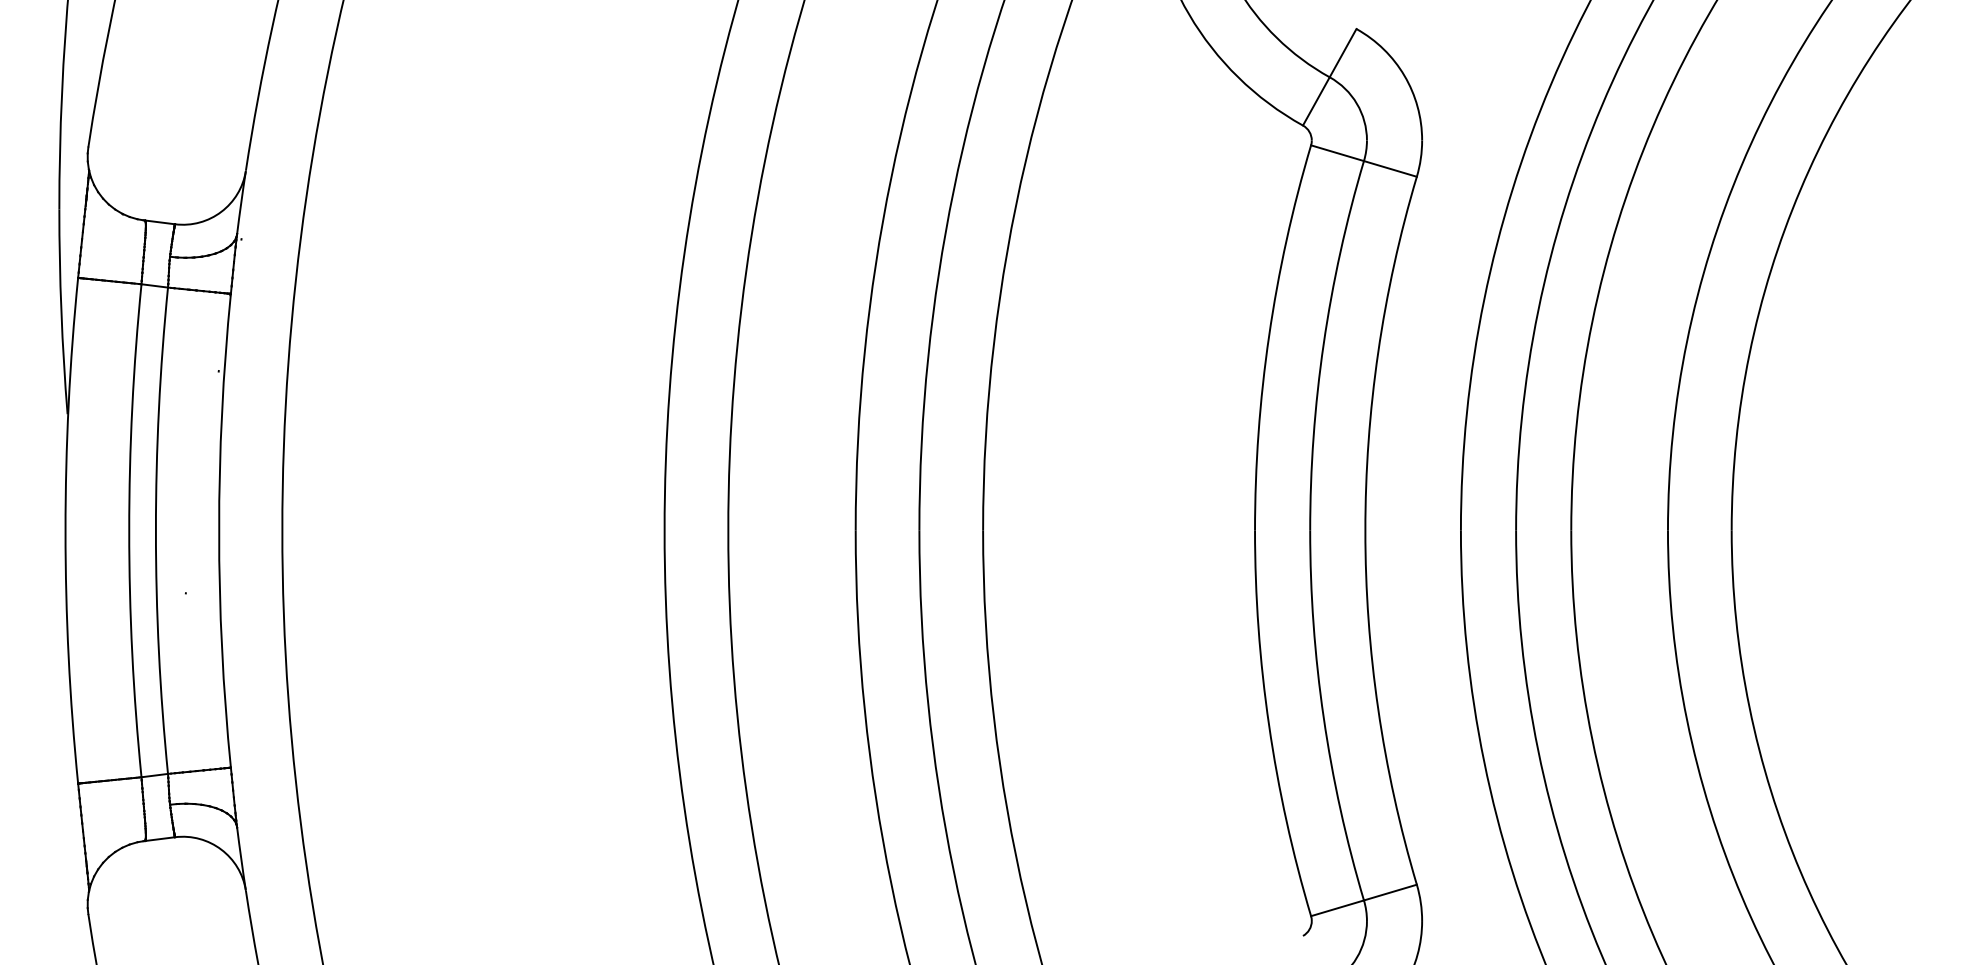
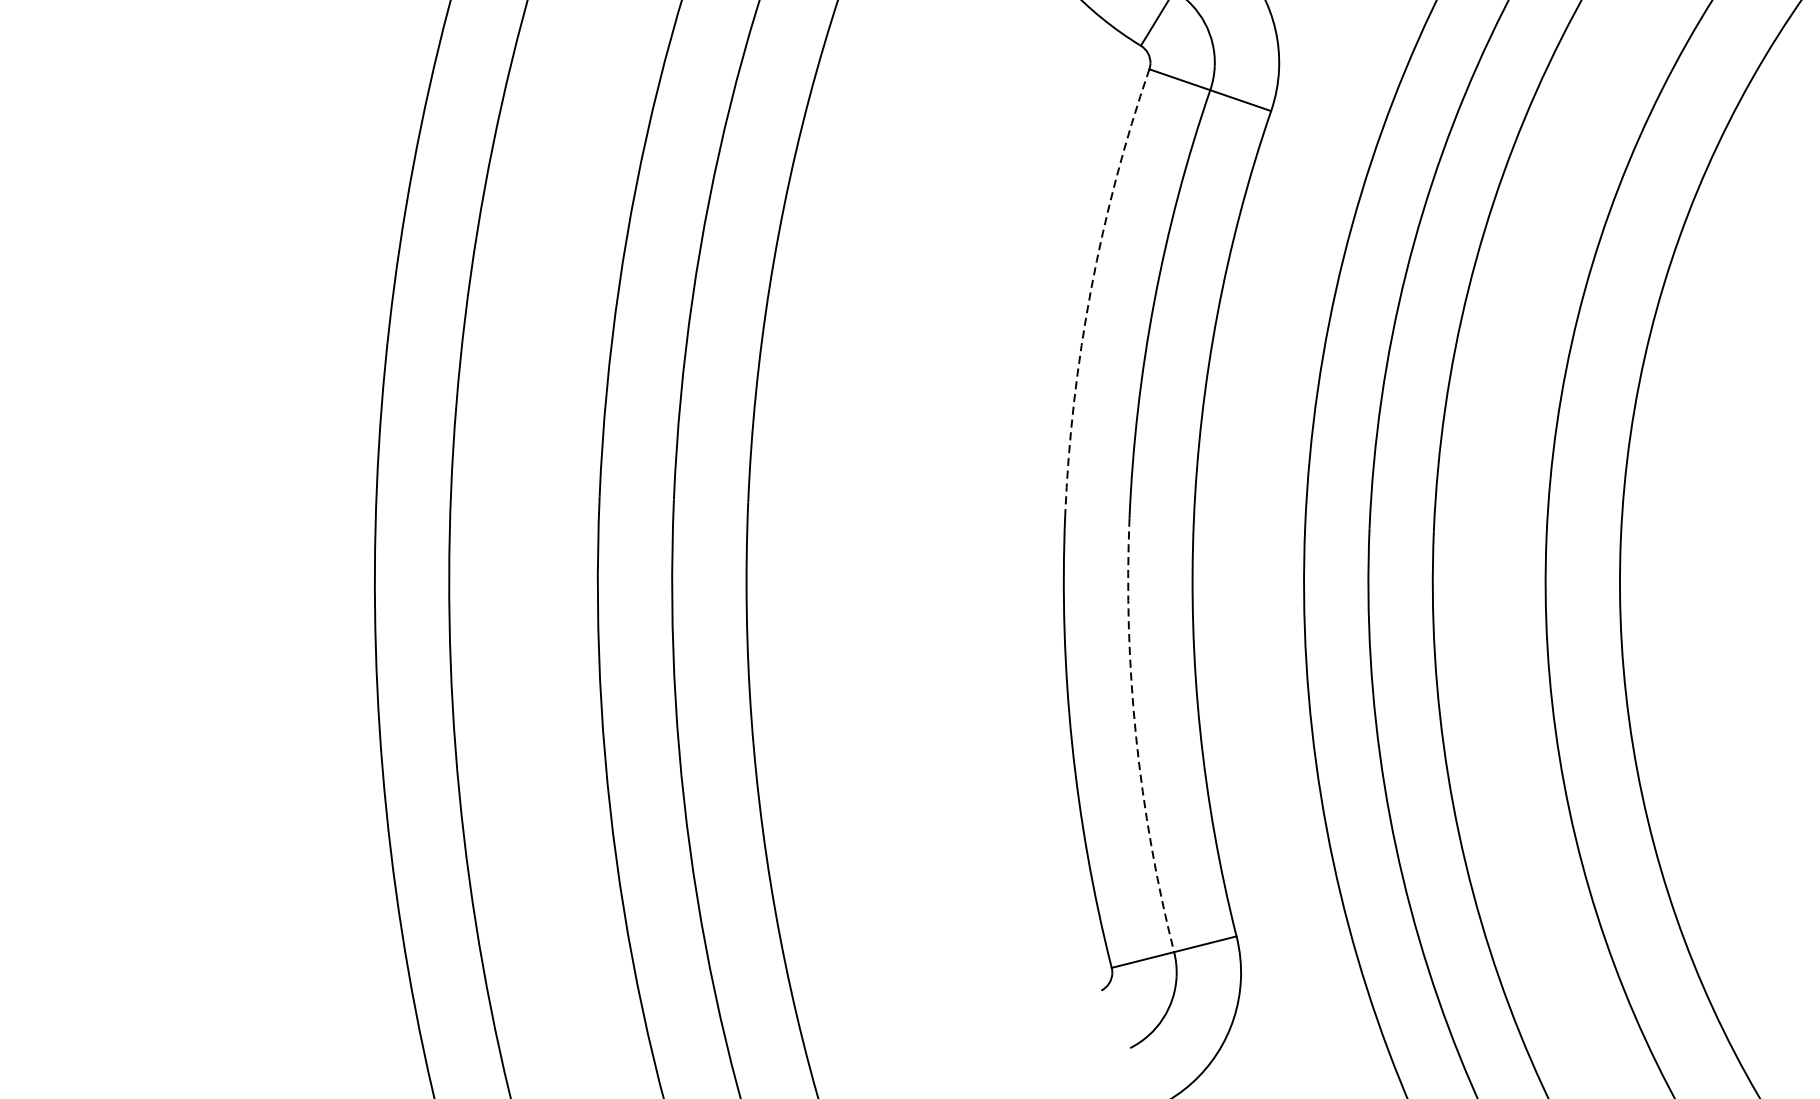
arc: (1269, 336) -> (1091, 290), solid -> dashed
arc: (1323, 717) -> (1135, 736), solid -> dashed

